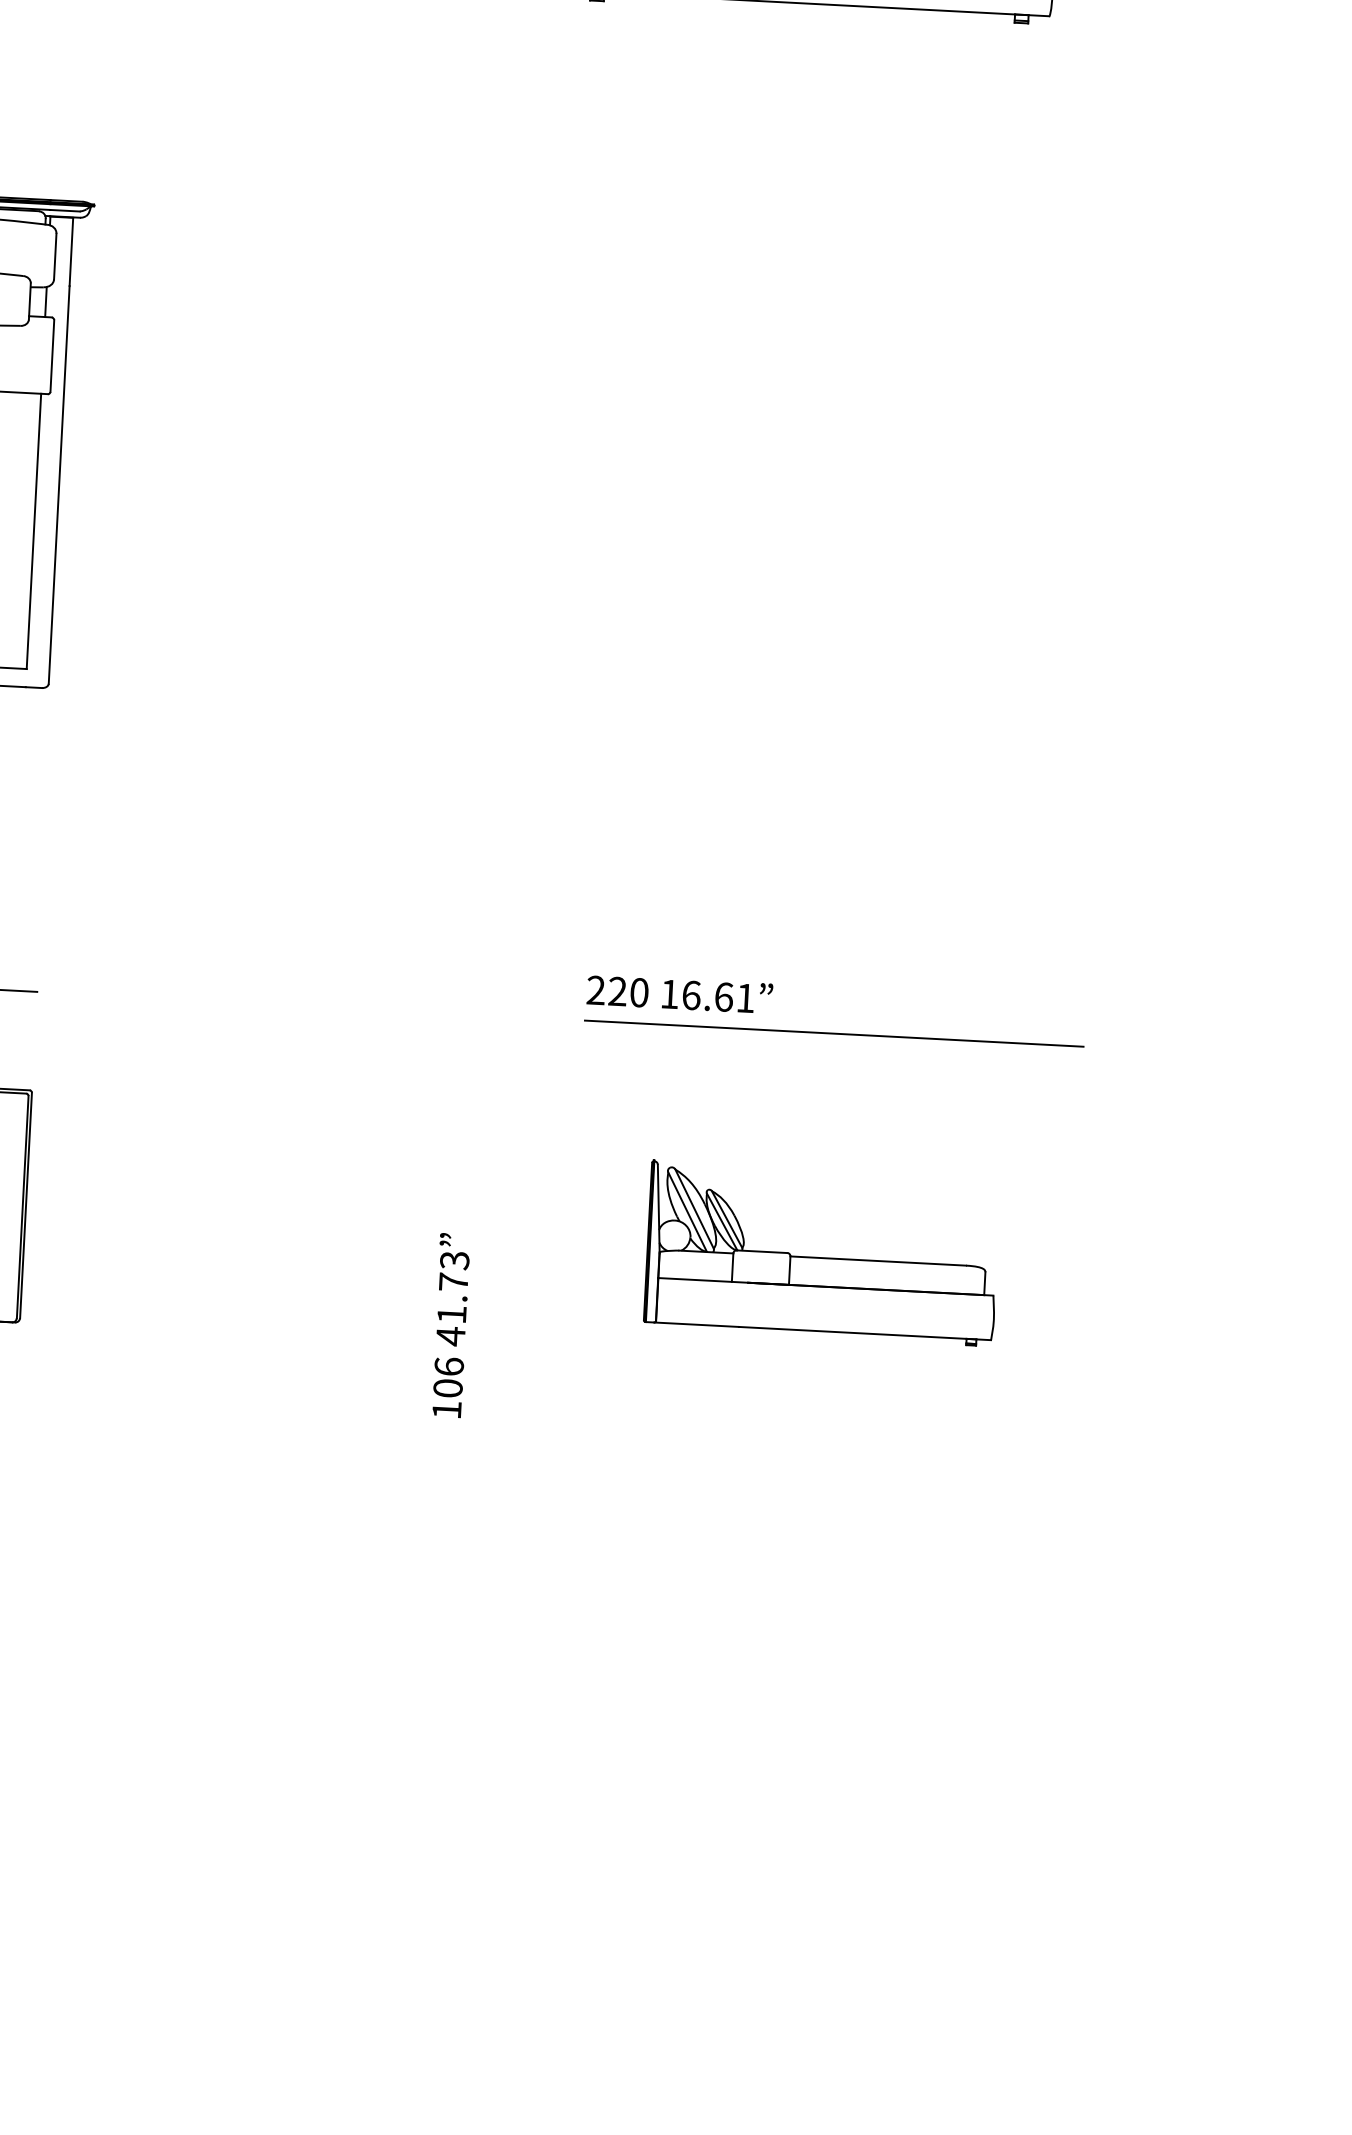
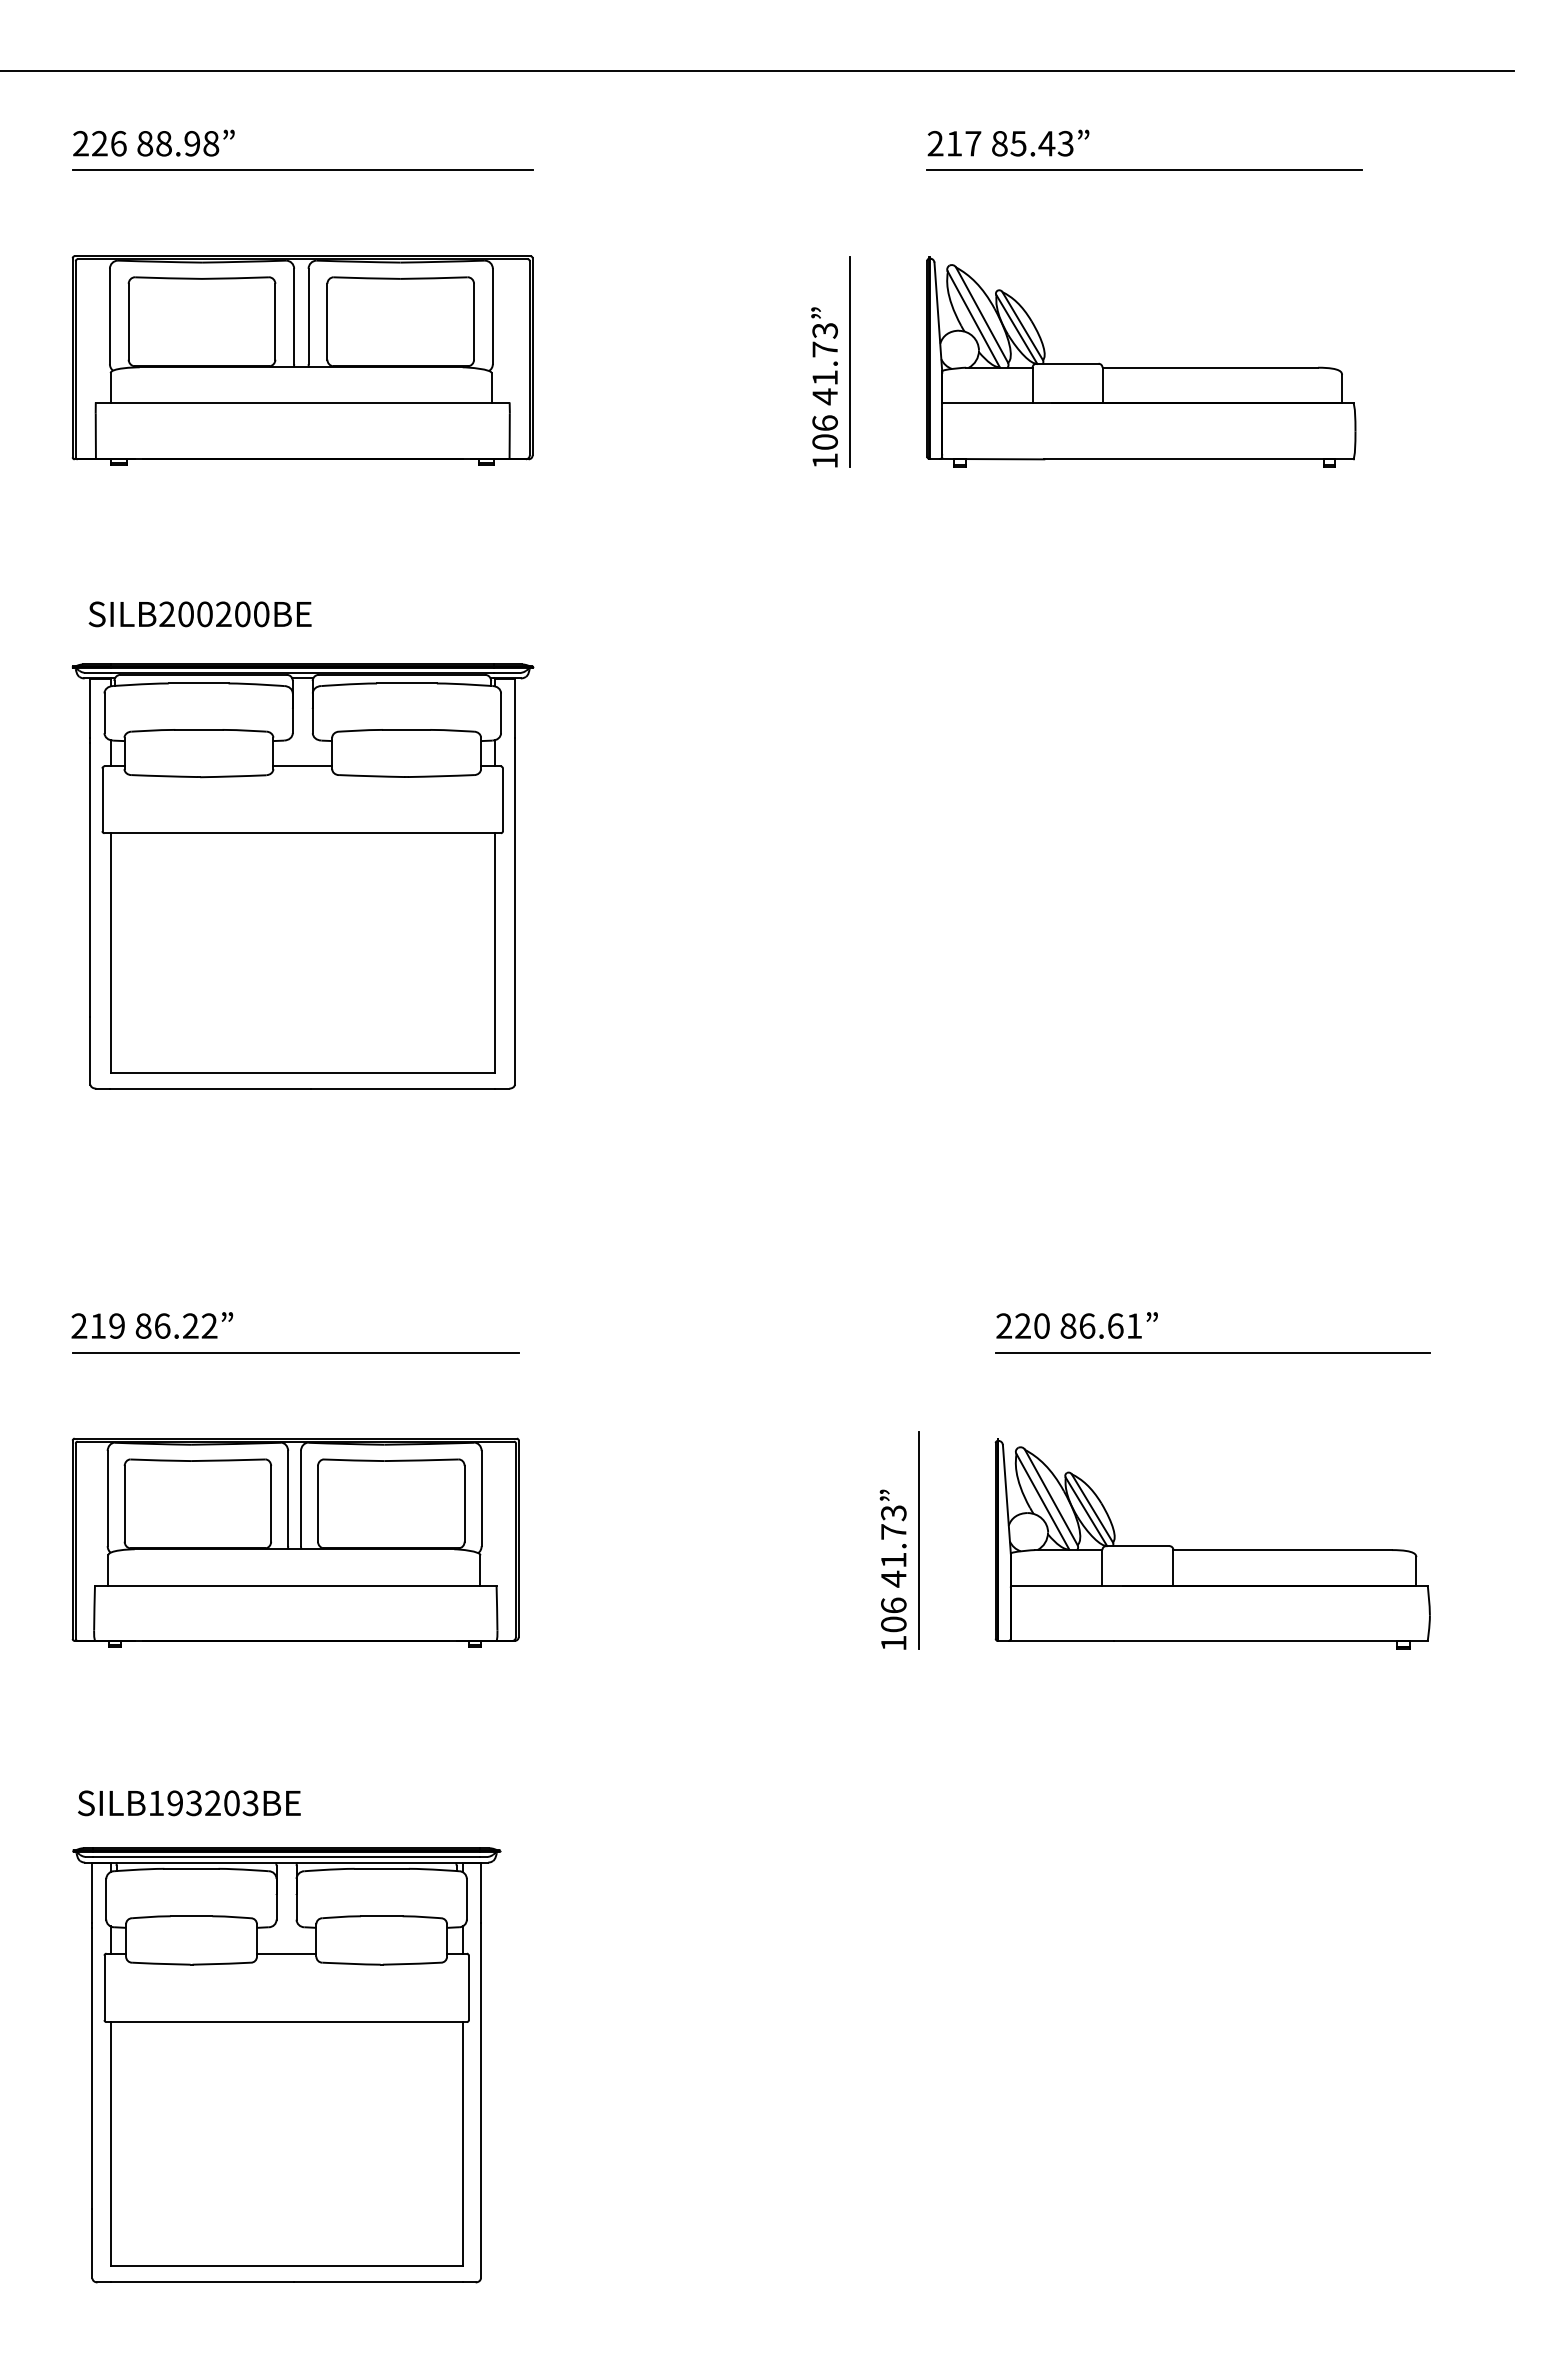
text: (669, 993) -> (1068, 1325), 16.61 -> 86.61
line: (484, 1231) -> (918, 1540), added
part: (822, 1252) -> (1212, 1543), size x1.43
text: (449, 1325) -> (892, 1569), moved

